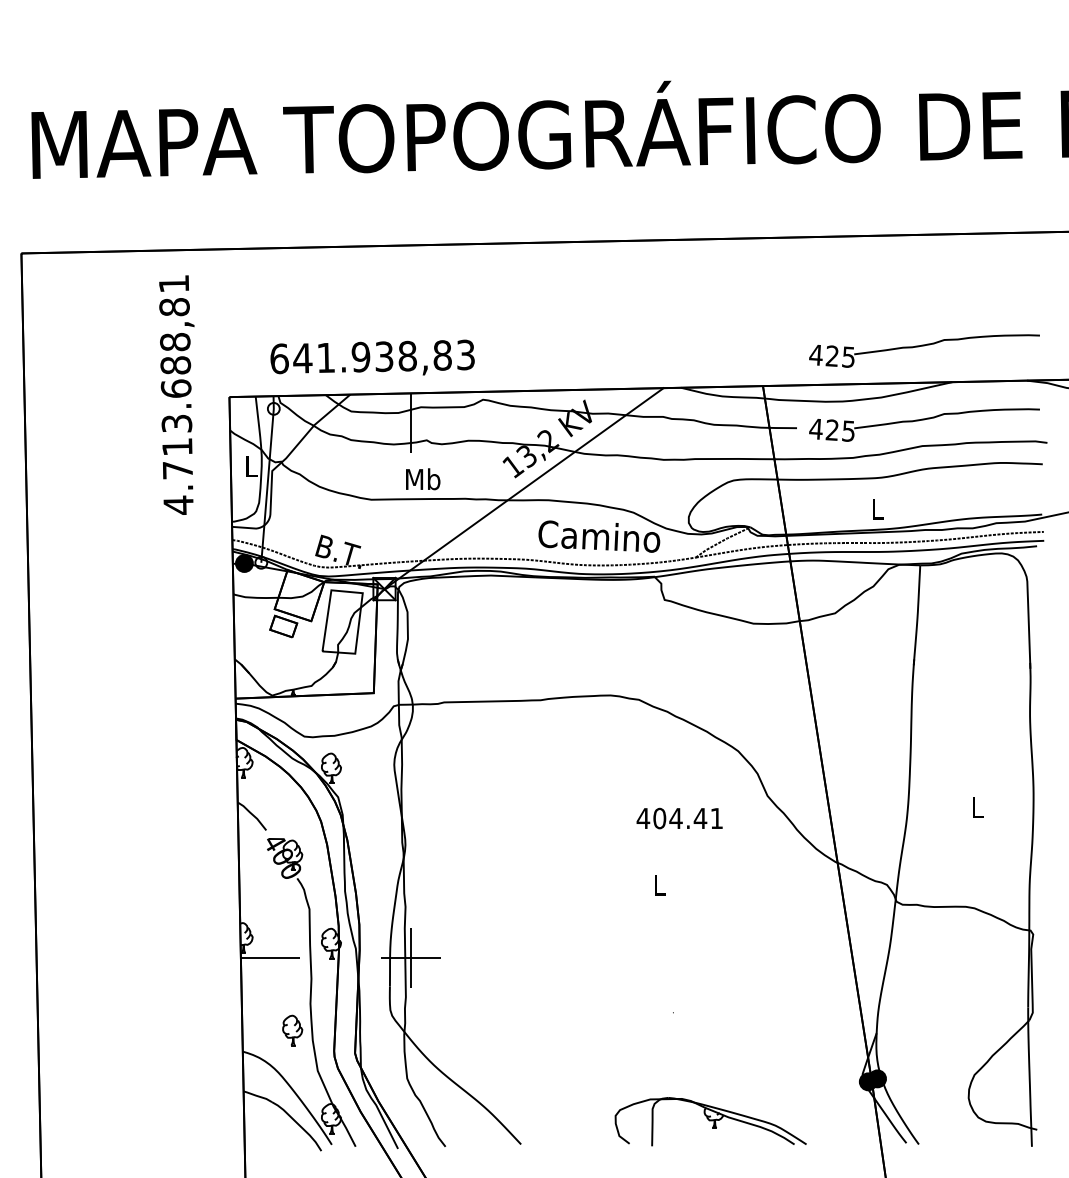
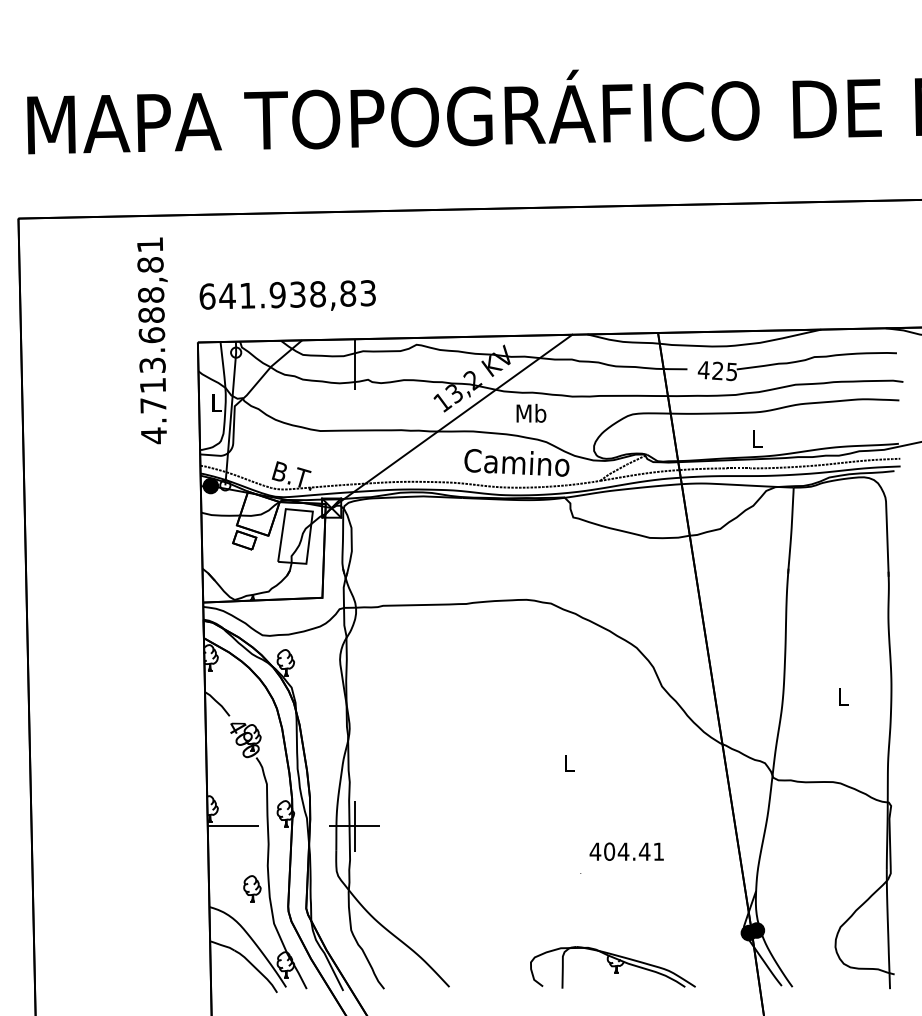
part: (924, 350) -> (797, 302), removed
text: (372, 357) -> (287, 295), moved
text: (423, 479) -> (531, 413), moved
text: (679, 818) -> (626, 851), moved

